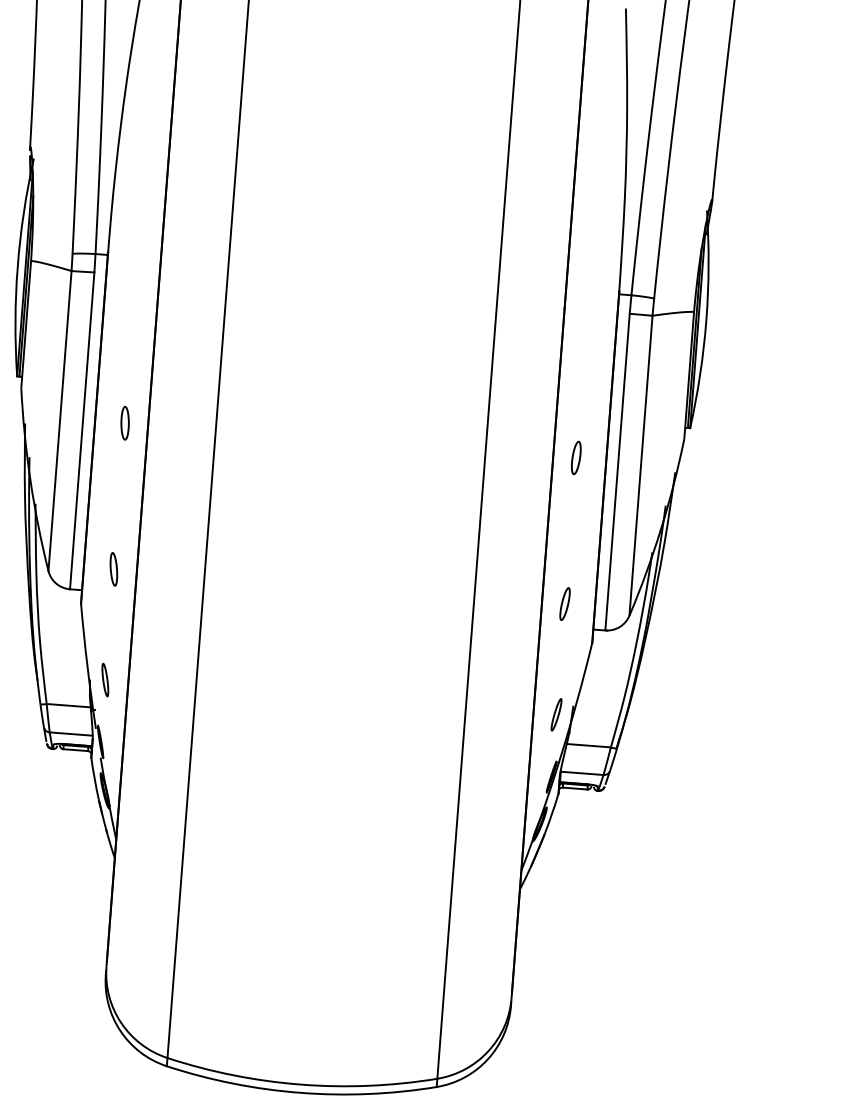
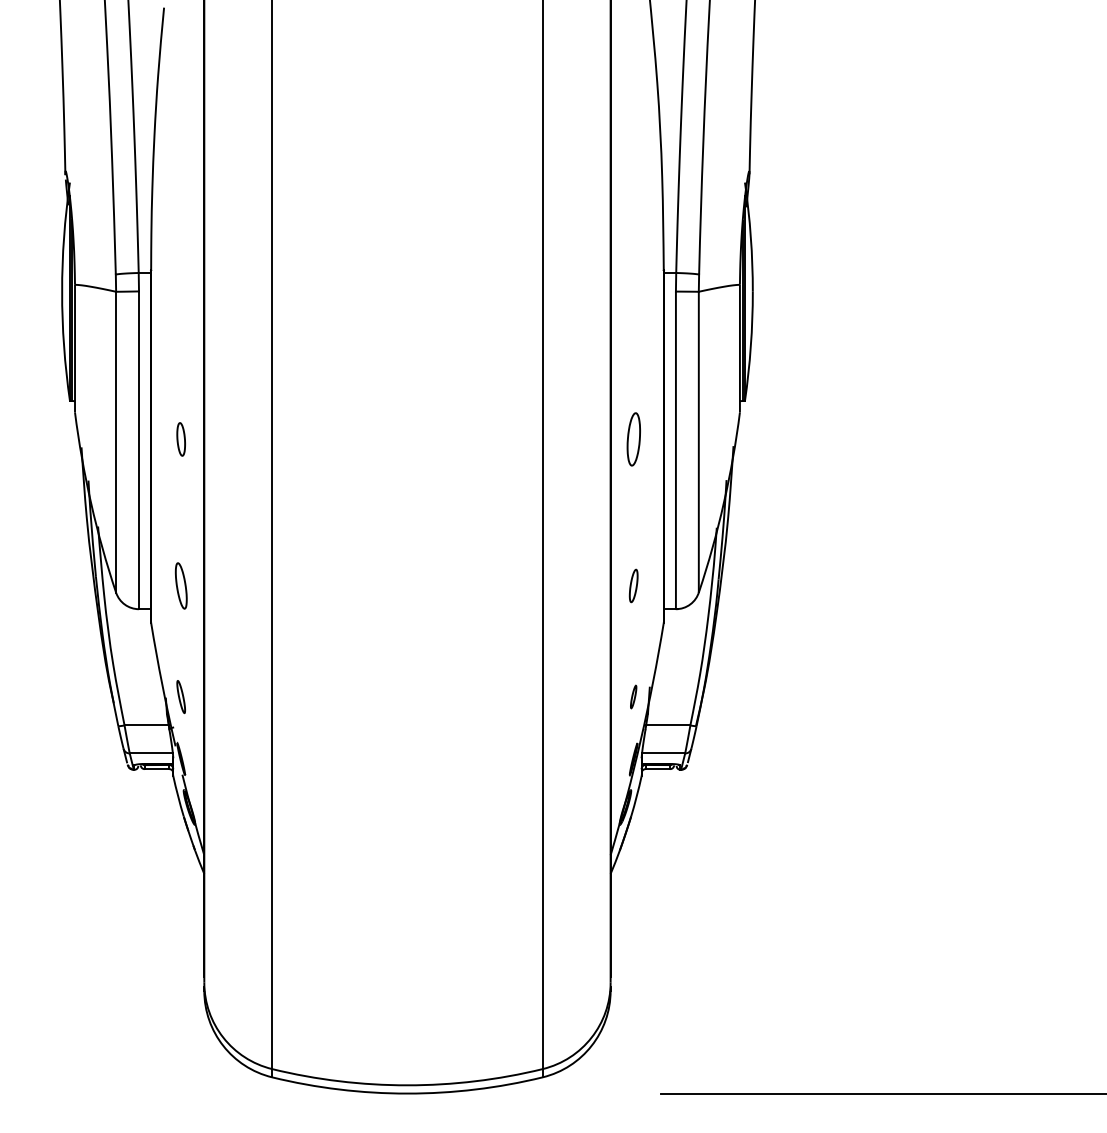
part: (576, 458) -> (633, 439), size x1.6
part: (113, 568) -> (180, 585), size x1.4
part: (556, 714) -> (633, 696), size x0.7

